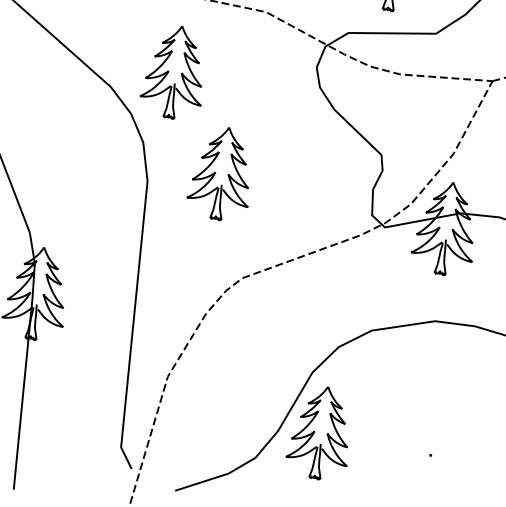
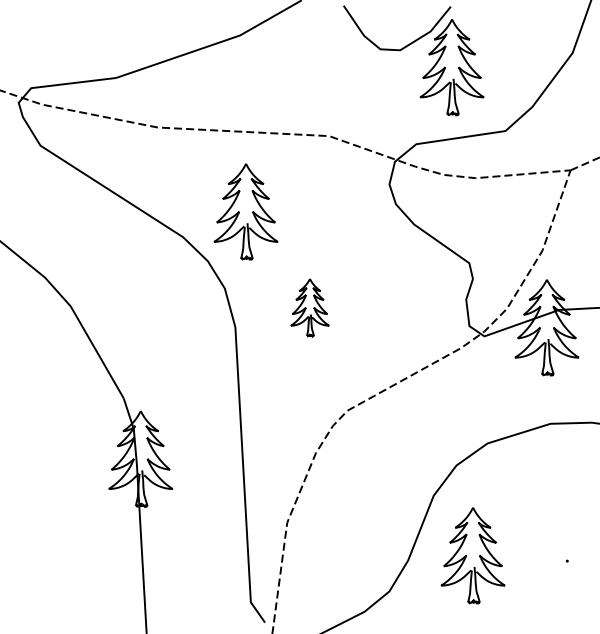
part: (221, 173) -> (309, 307), size x0.6
part: (320, 432) -> (472, 555), moved

